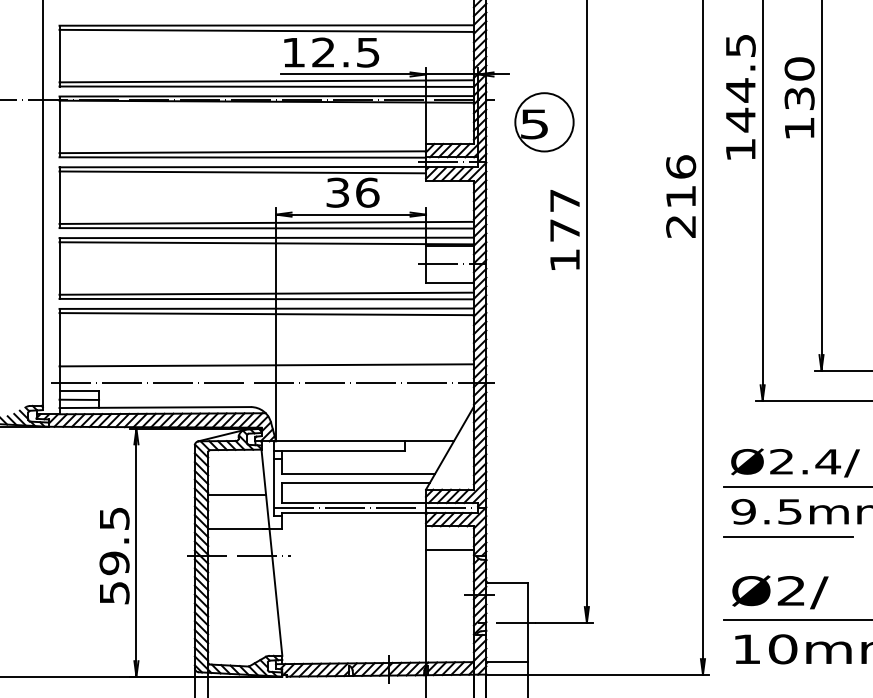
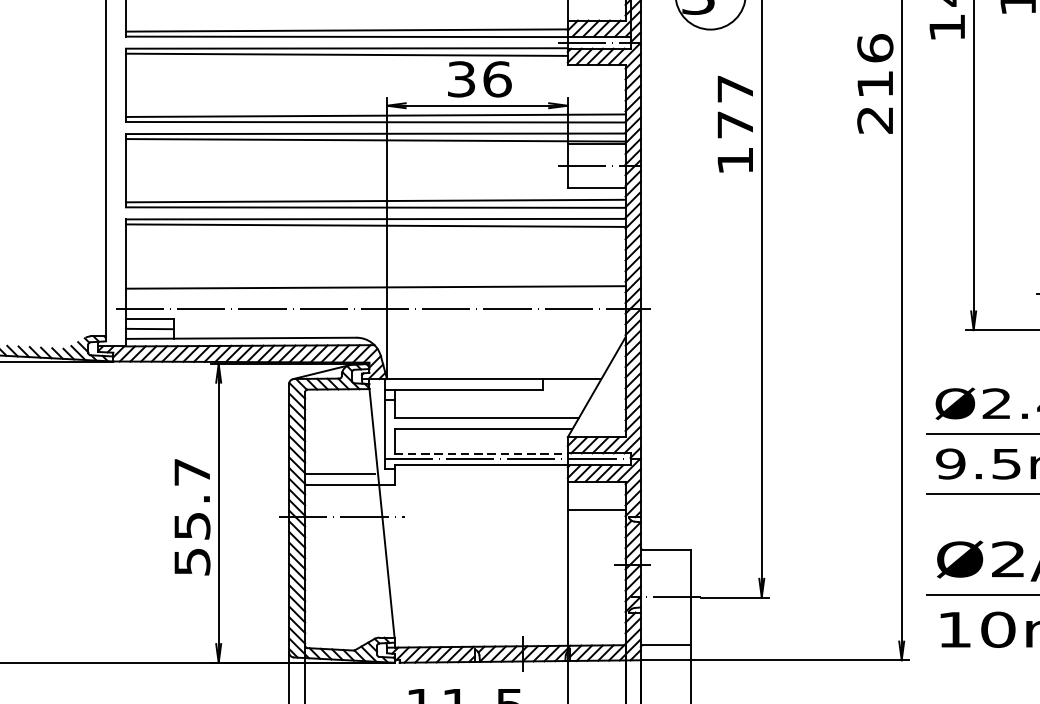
line: (237, 495) -> (340, 474), moved
line: (354, 503) -> (481, 453), solid -> dashed
text: (114, 541) -> (192, 499), 59.5 -> 55.7

